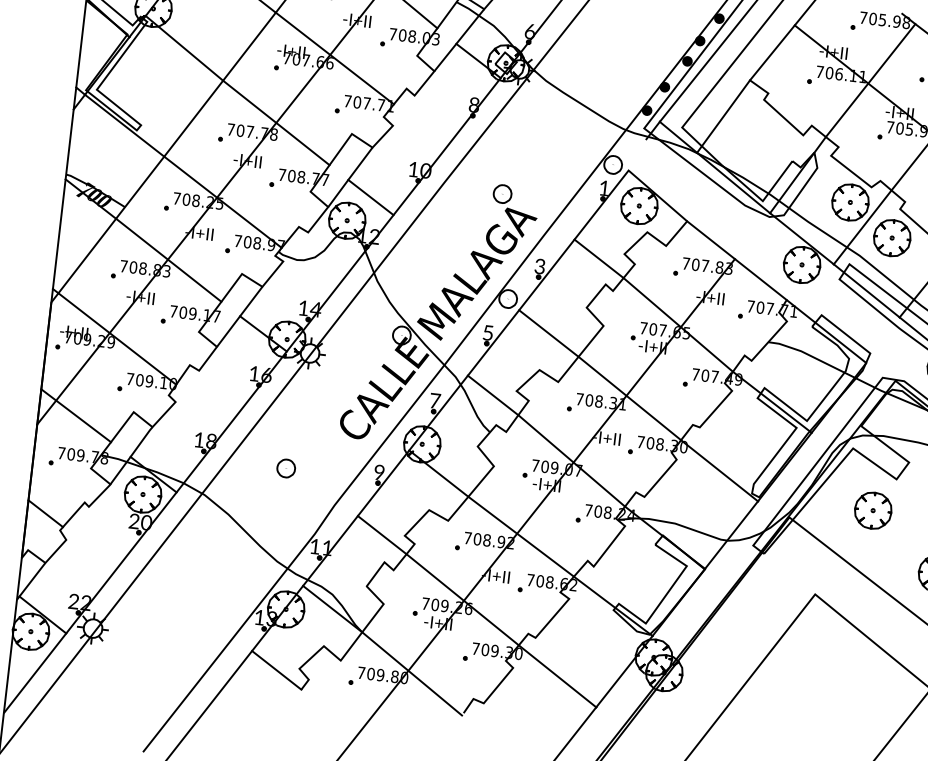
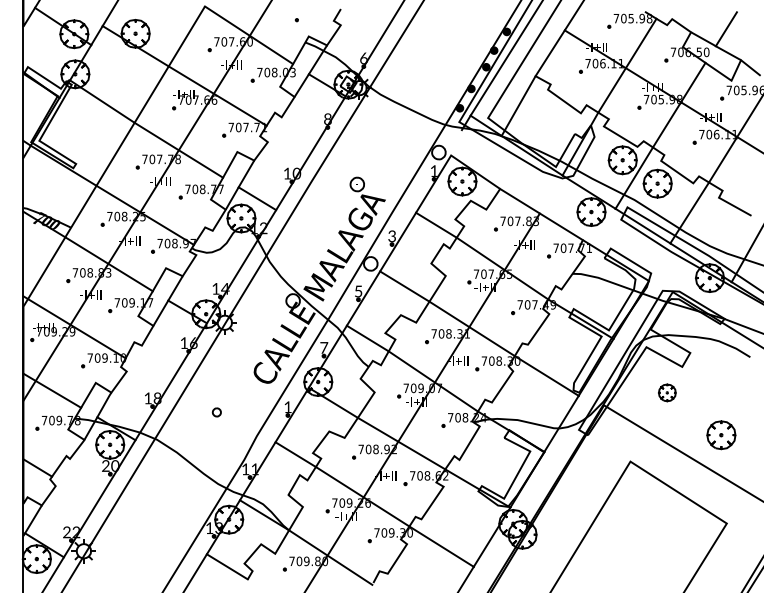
part: (285, 468) -> (216, 412), size x0.6
text: (378, 472) -> (287, 407), 9 -> 1
part: (873, 510) -> (667, 392), size x0.6

